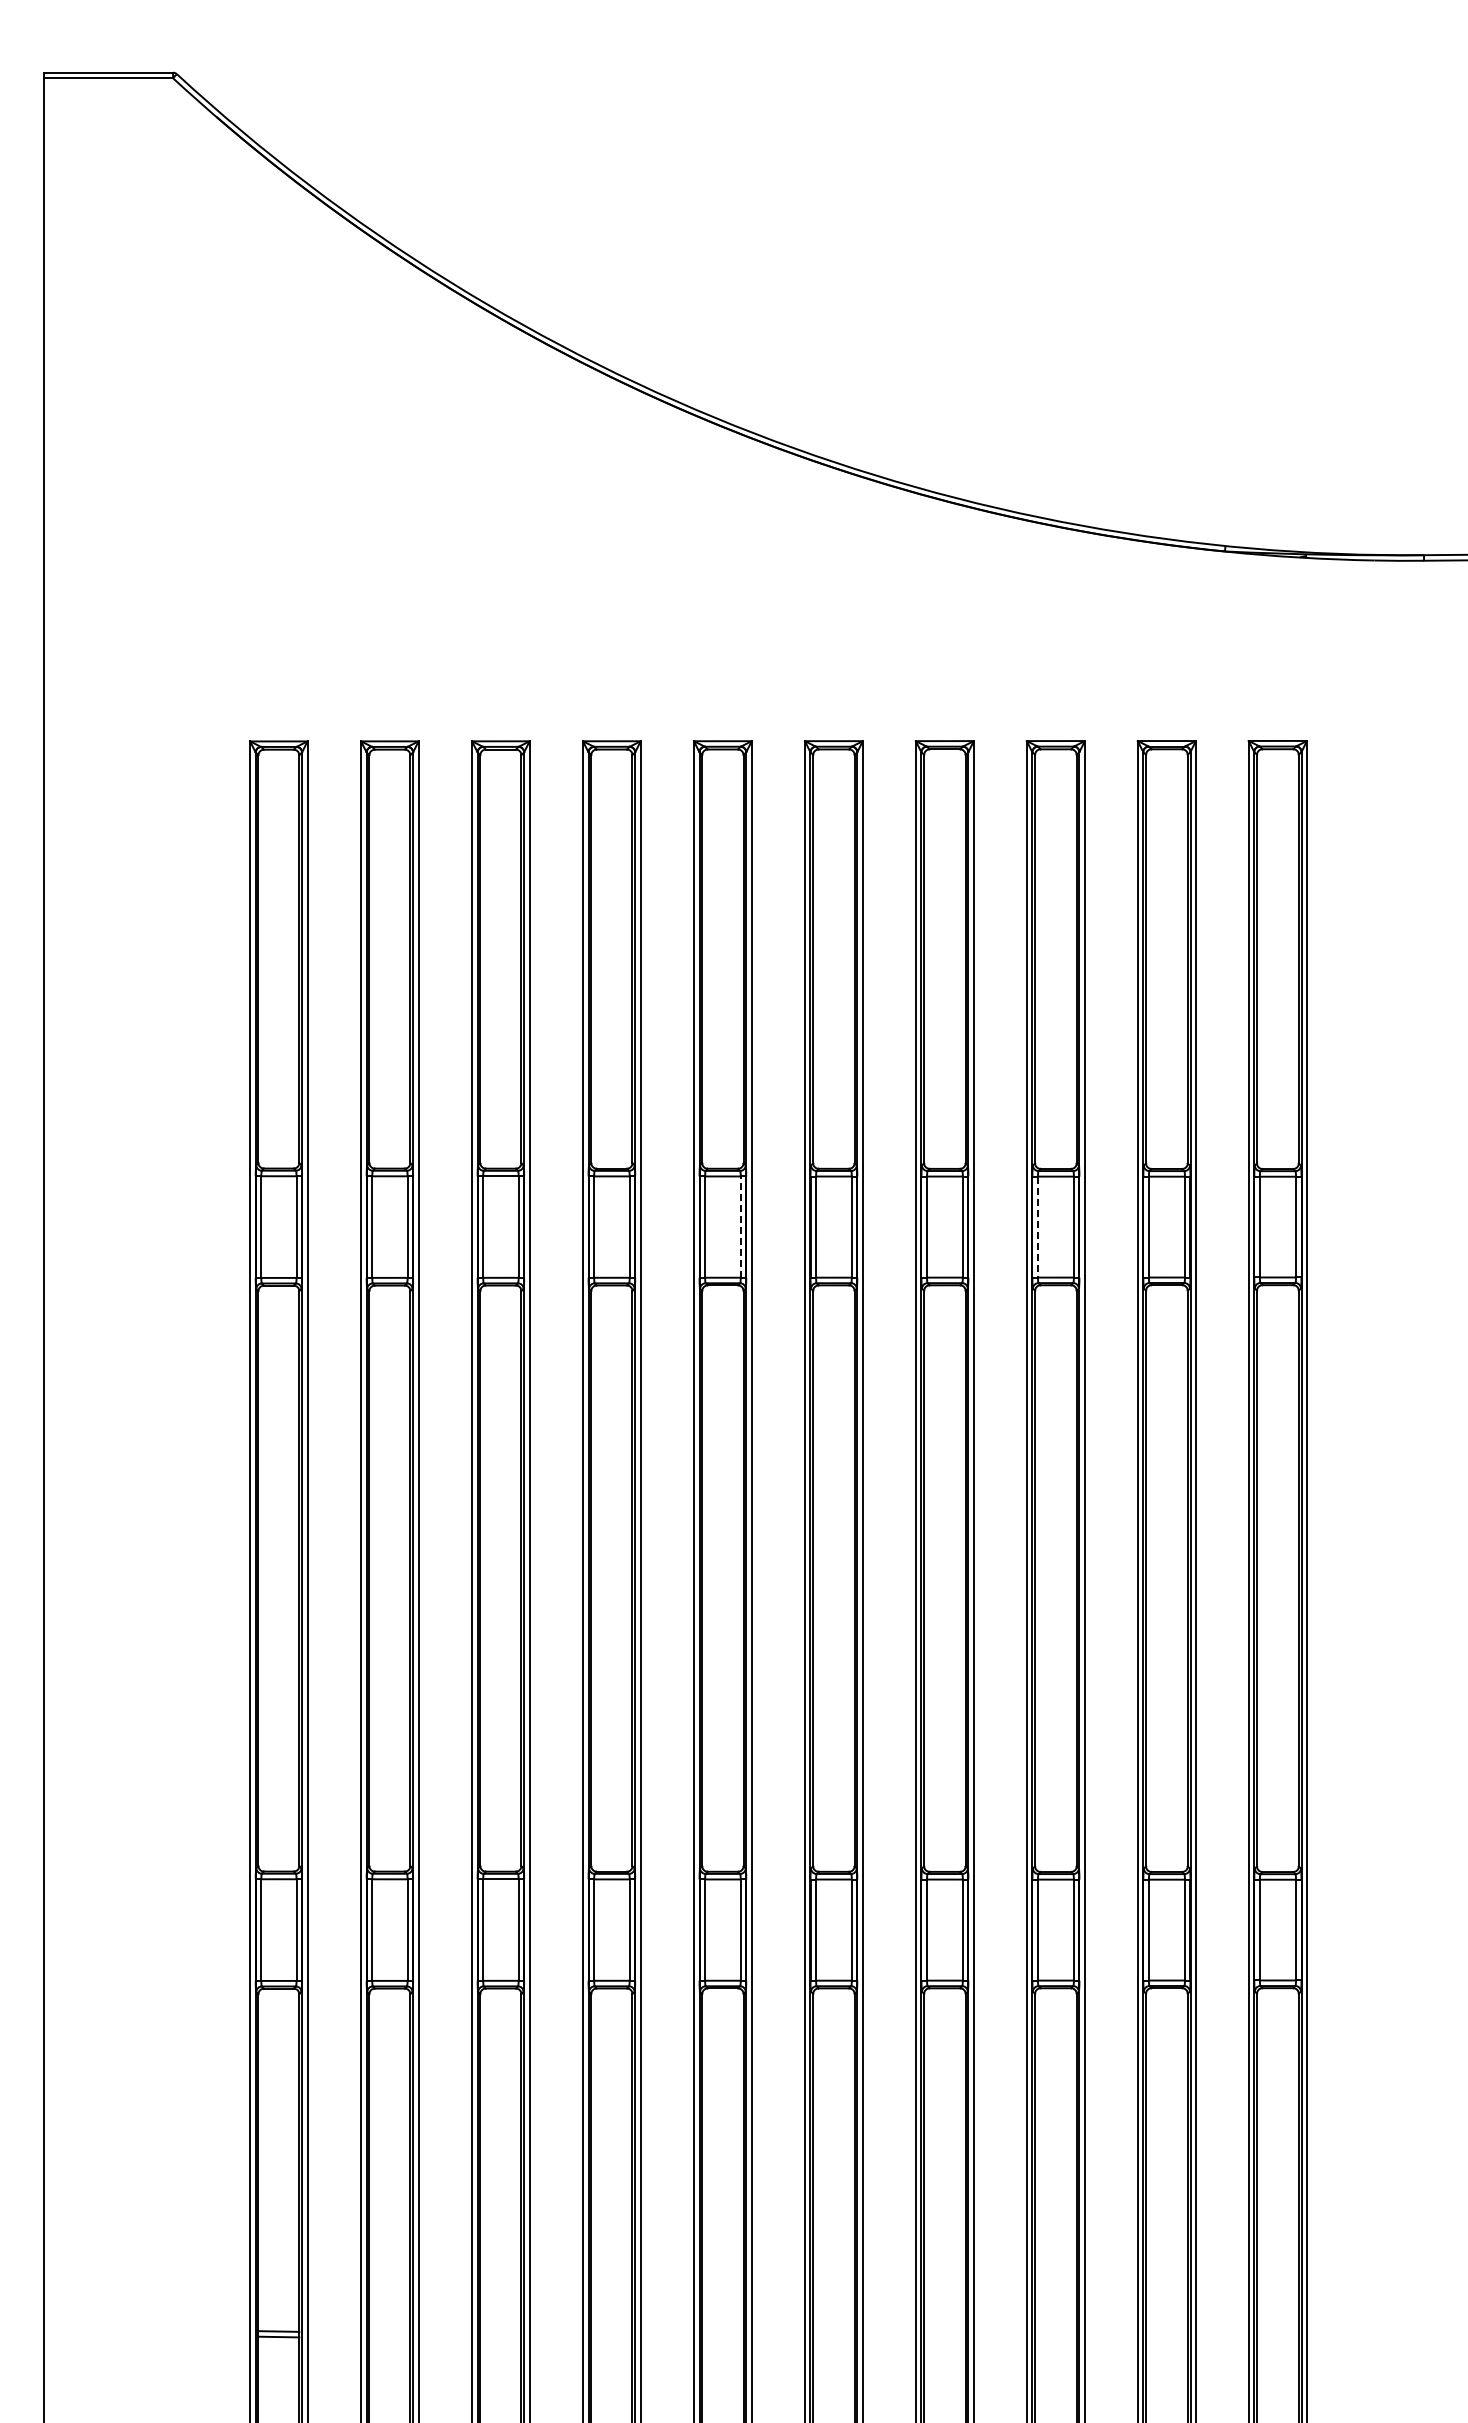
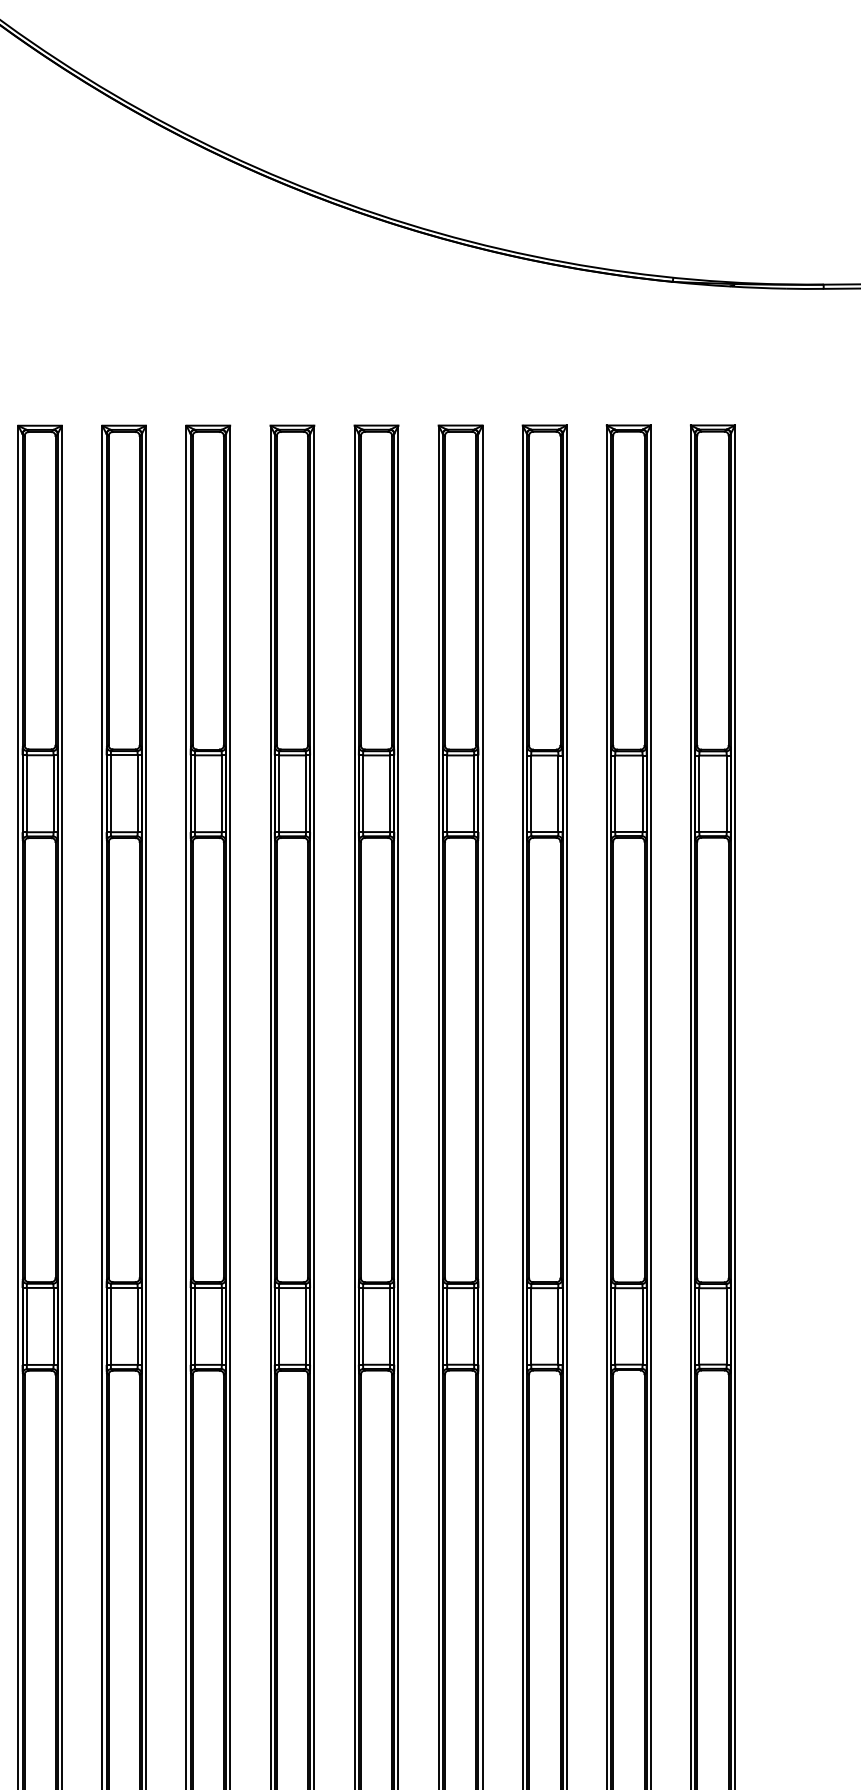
line: (740, 1227) -> (305, 794), dashed -> solid
line: (1037, 1227) -> (530, 794), dashed -> solid

